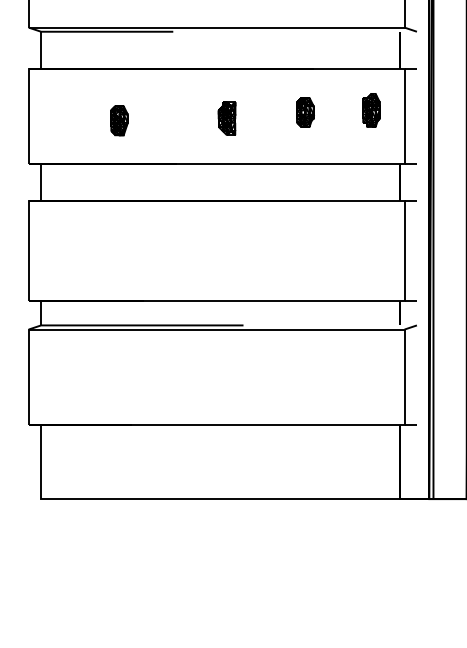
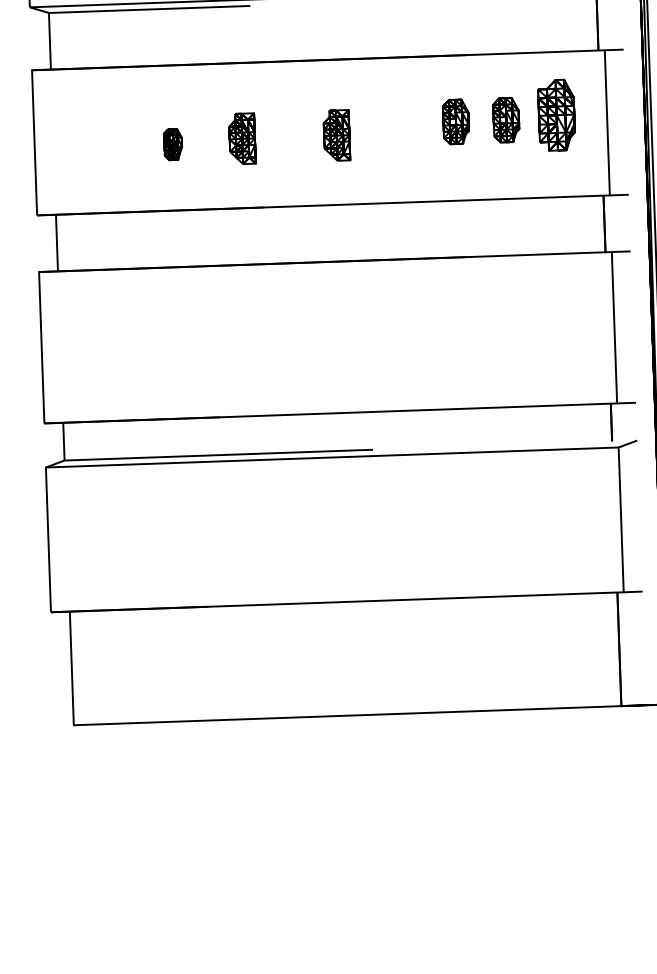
part: (371, 110) -> (556, 115), size x1.4
part: (338, 112) -> (506, 120), added
part: (164, 118) -> (241, 138), added
part: (119, 120) -> (173, 144), size x0.7

